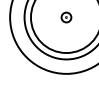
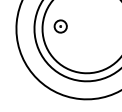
part: (66, 17) -> (60, 26), moved

